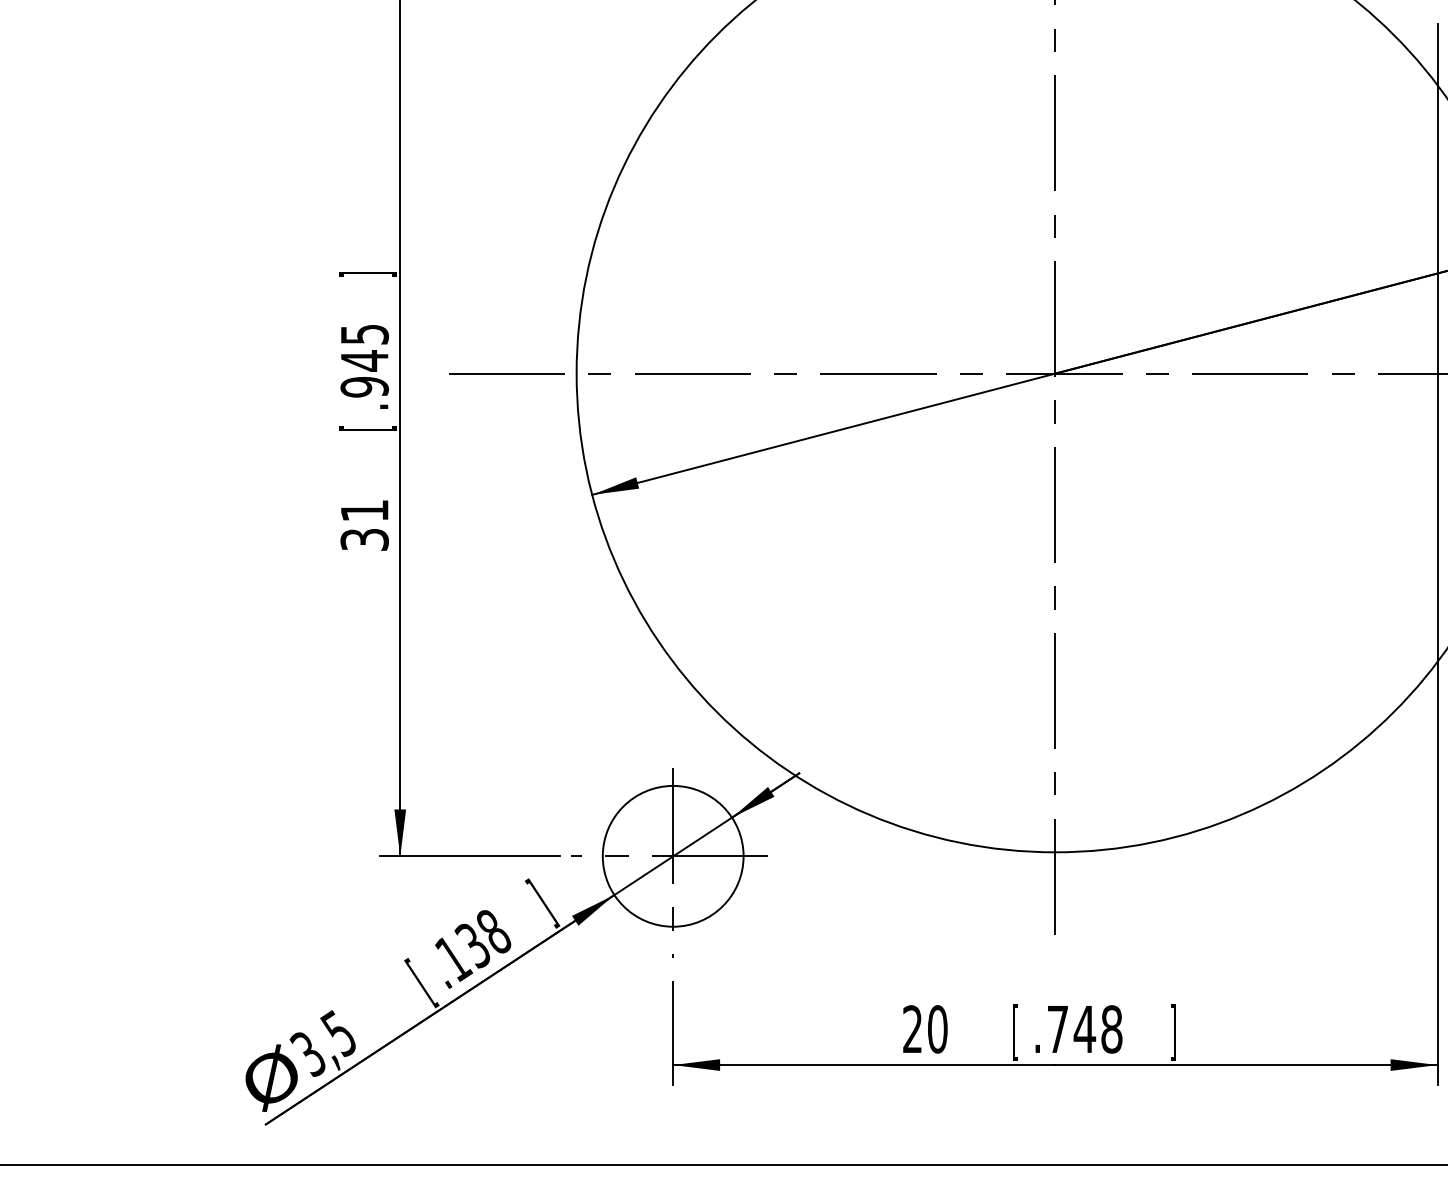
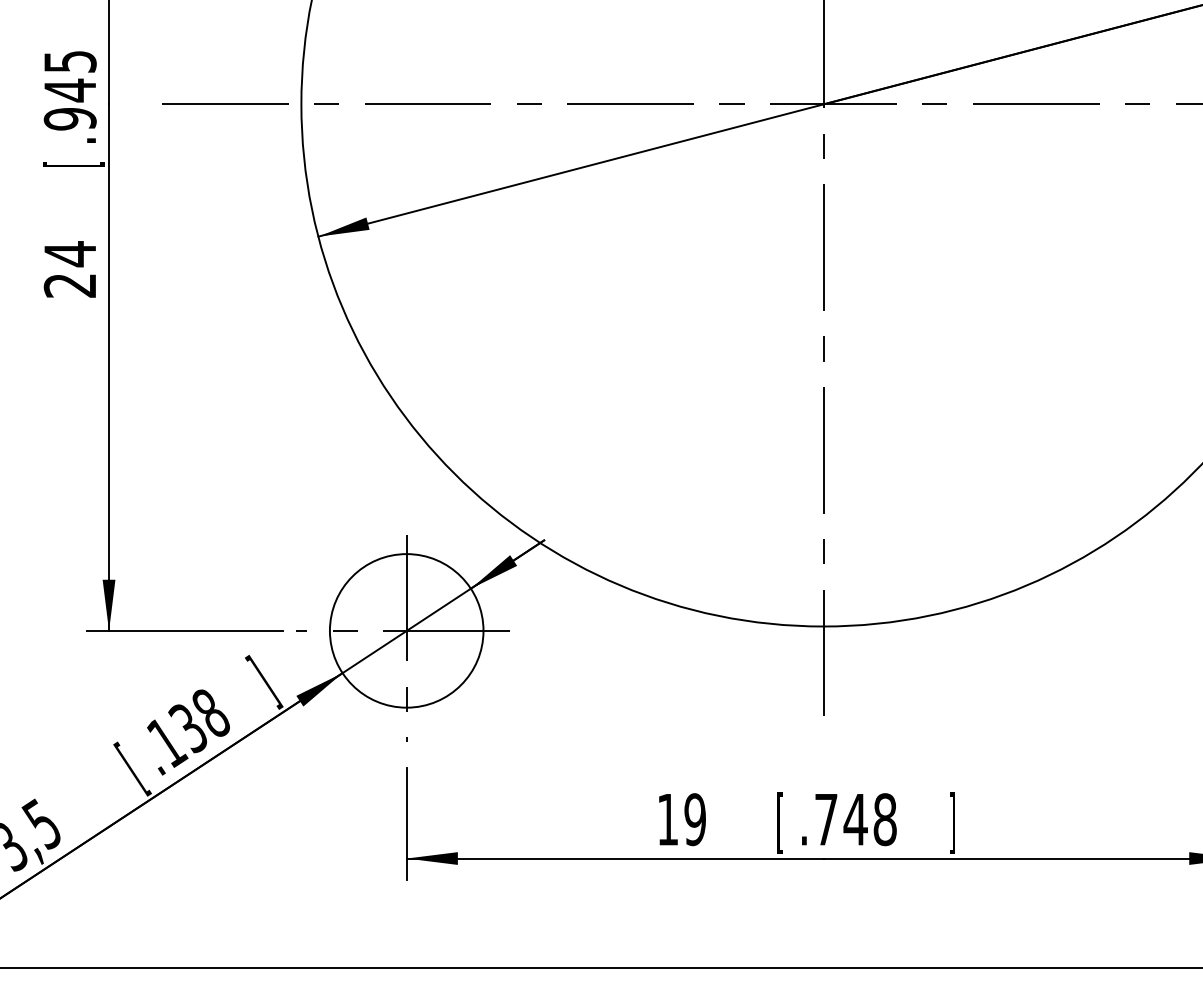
text: (364, 524) -> (70, 268), 31 -> 24
text: (925, 1029) -> (681, 819), 20 -> 19

